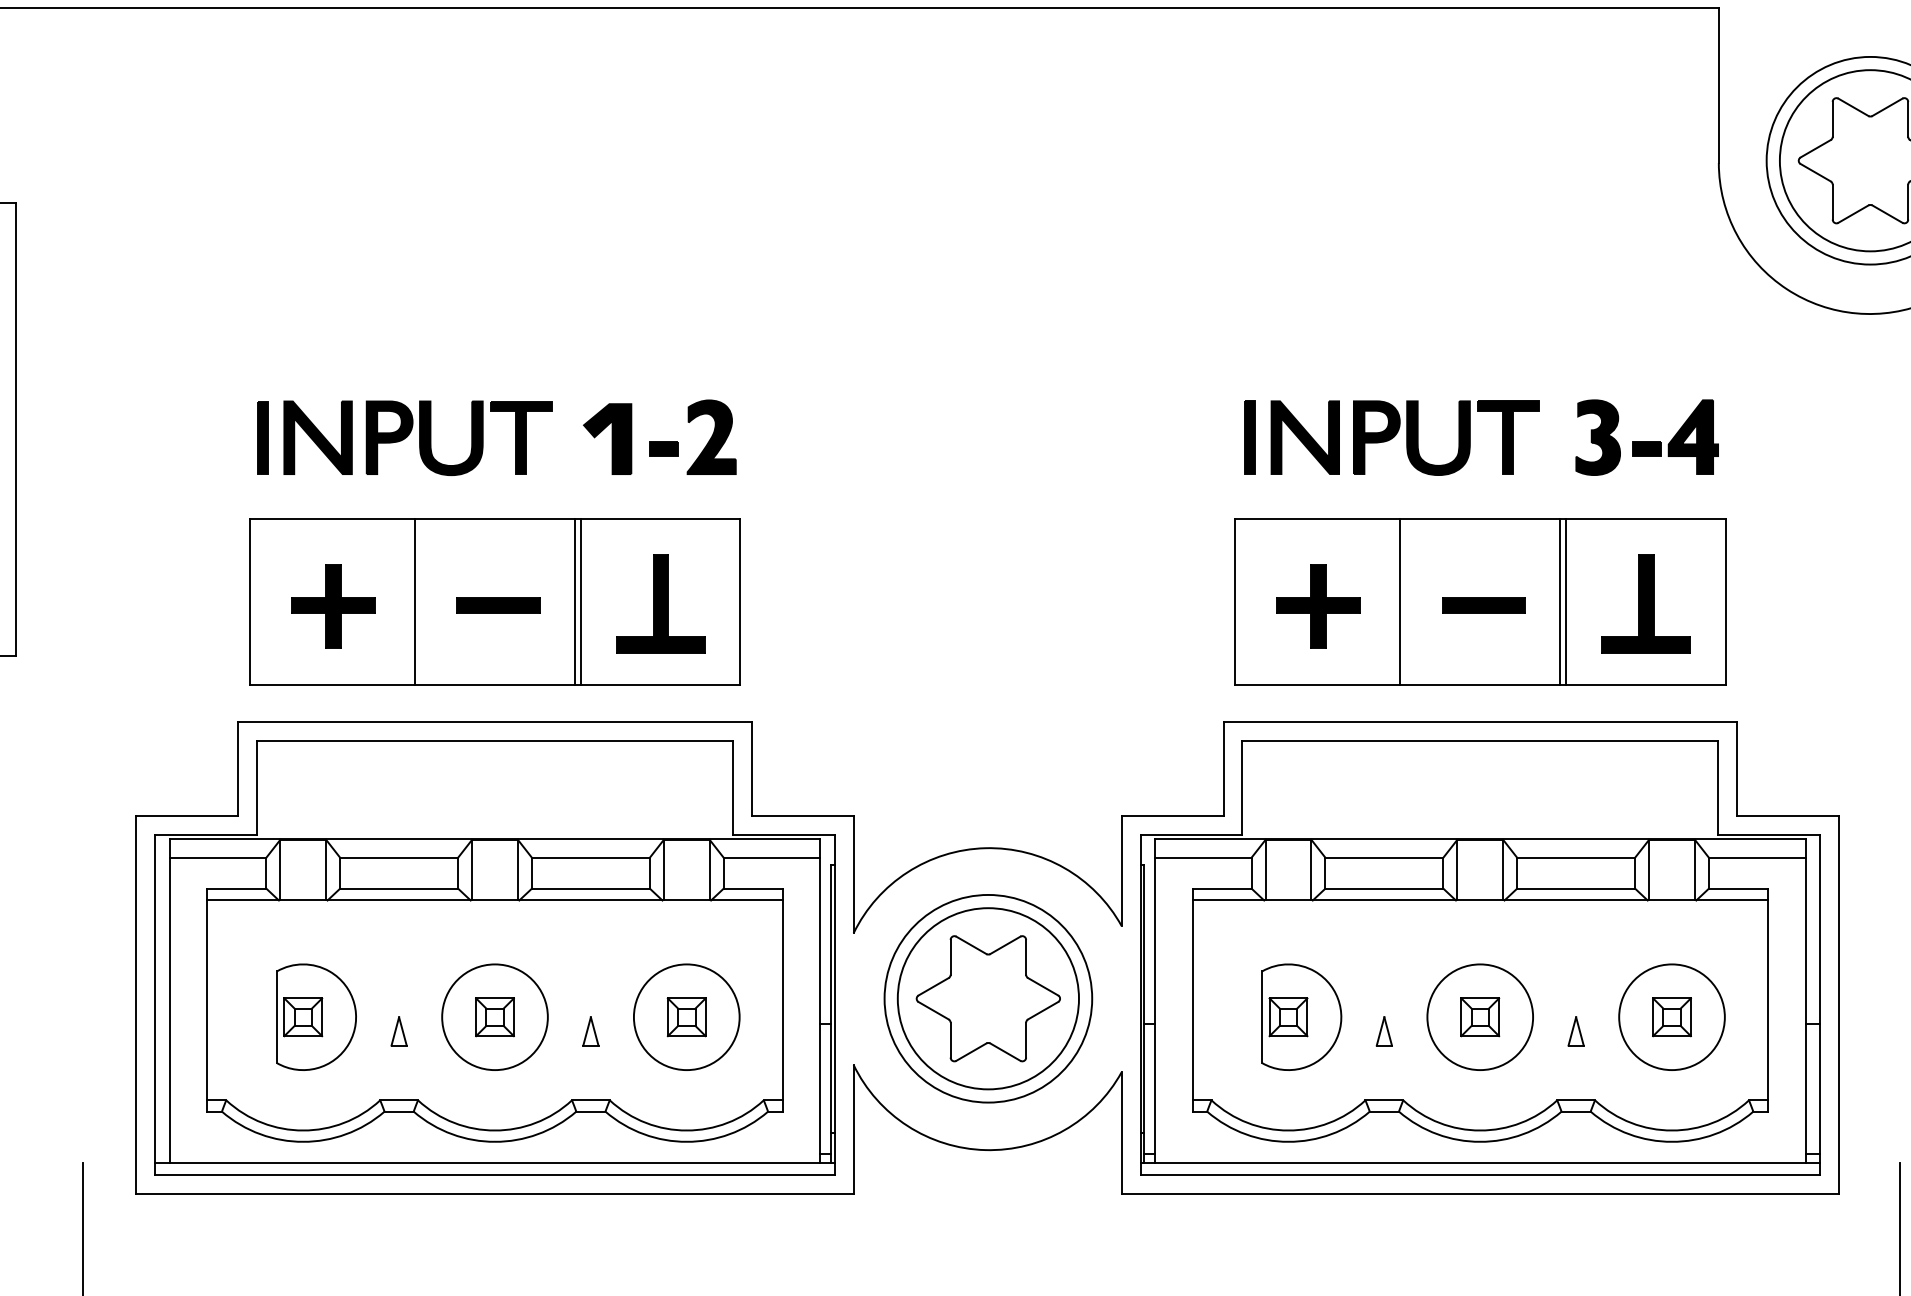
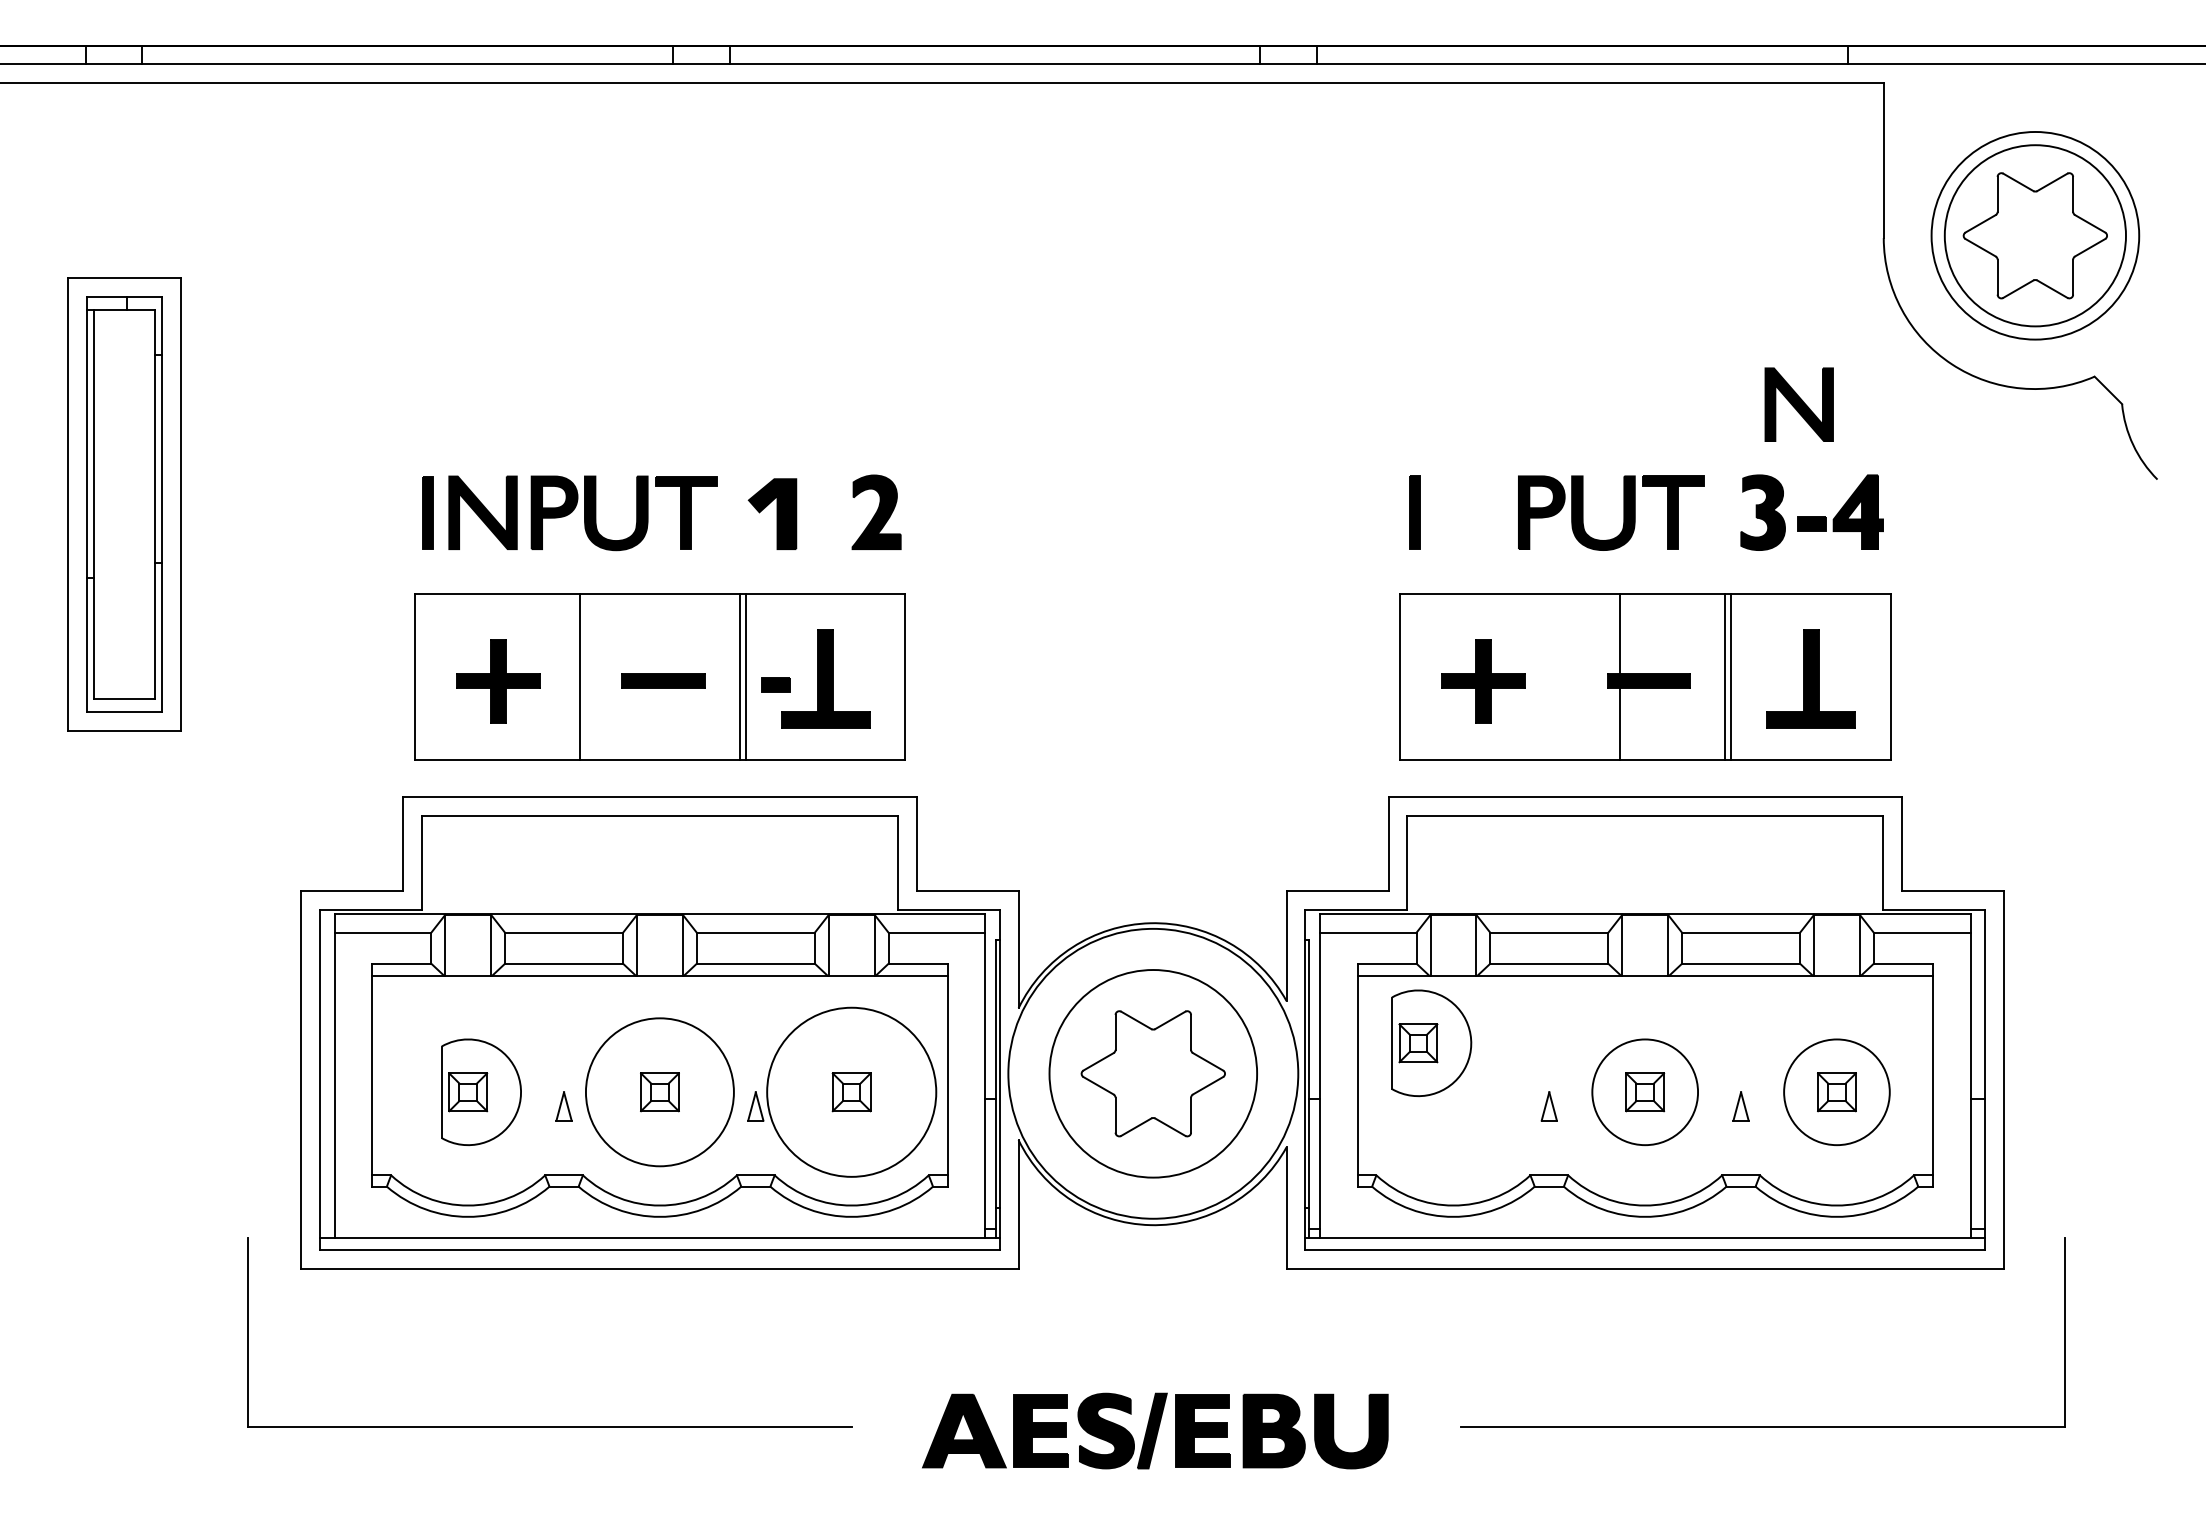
part: (1304, 437) -> (1798, 404), moved
part: (663, 448) -> (775, 684), moved
line: (1400, 601) -> (1620, 676), moved
circle: (987, 998) -> (1152, 1073), size x1.6
circle: (494, 1017) -> (659, 1092), size x1.4
circle: (686, 1017) -> (851, 1092), size x1.6
part: (1301, 1017) -> (1431, 1043), moved

